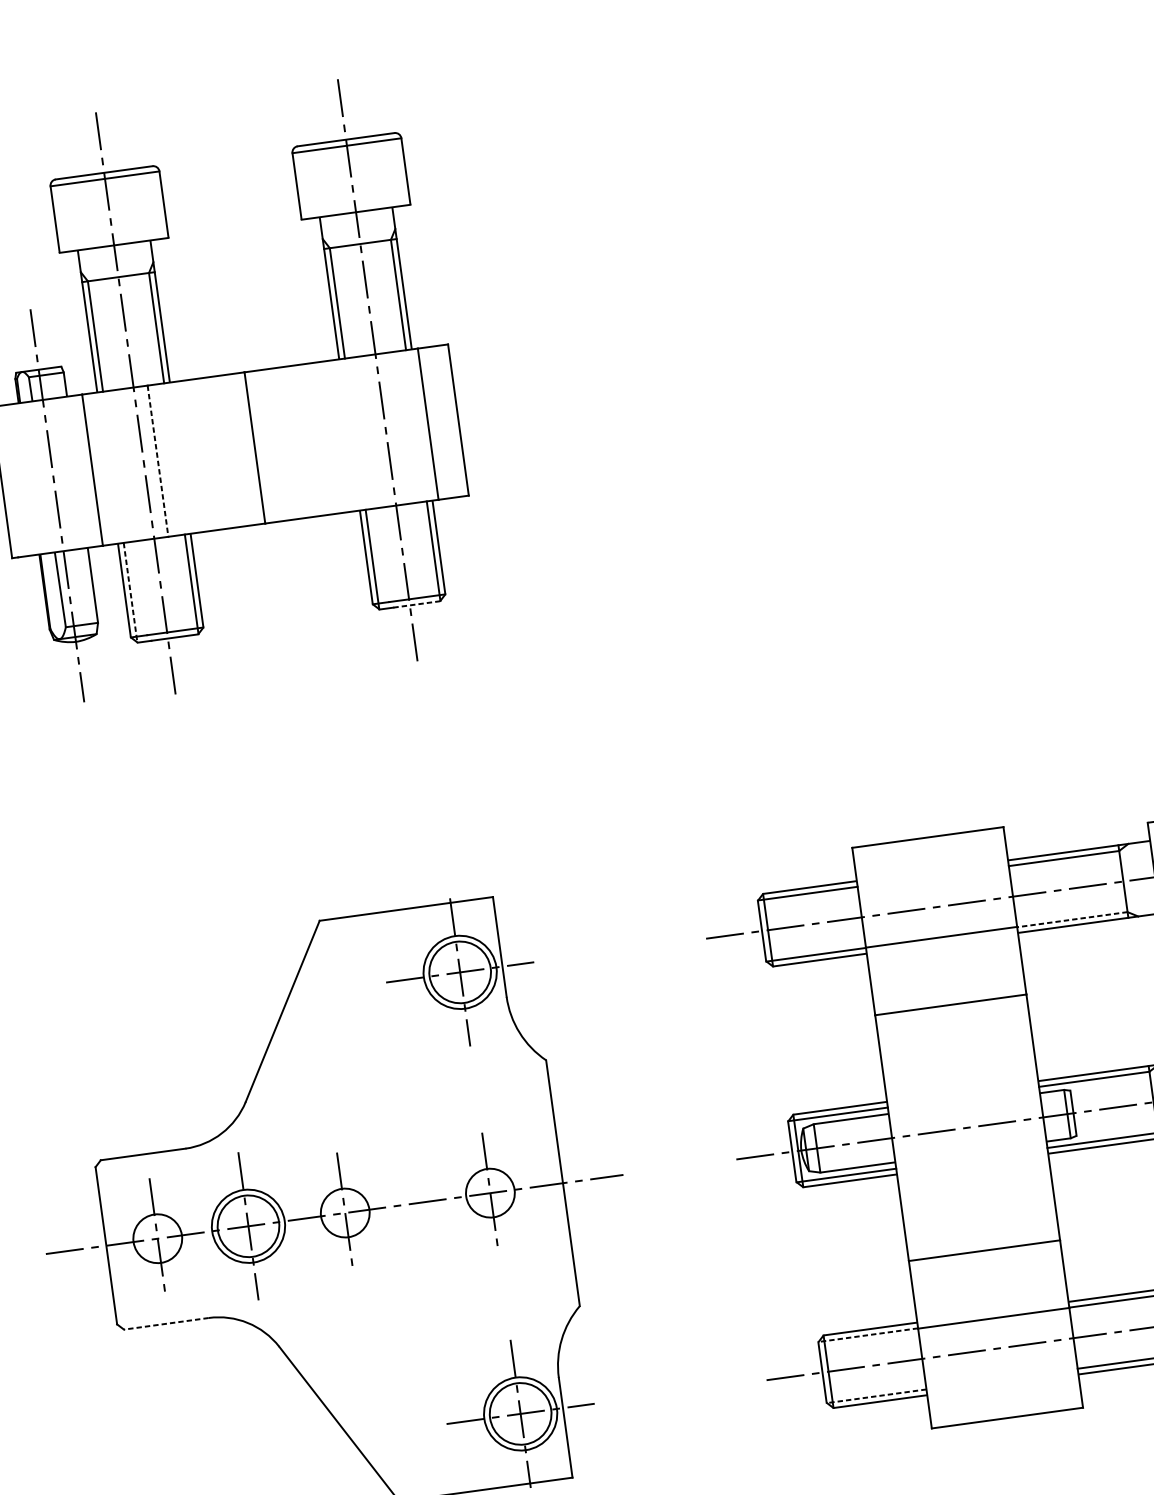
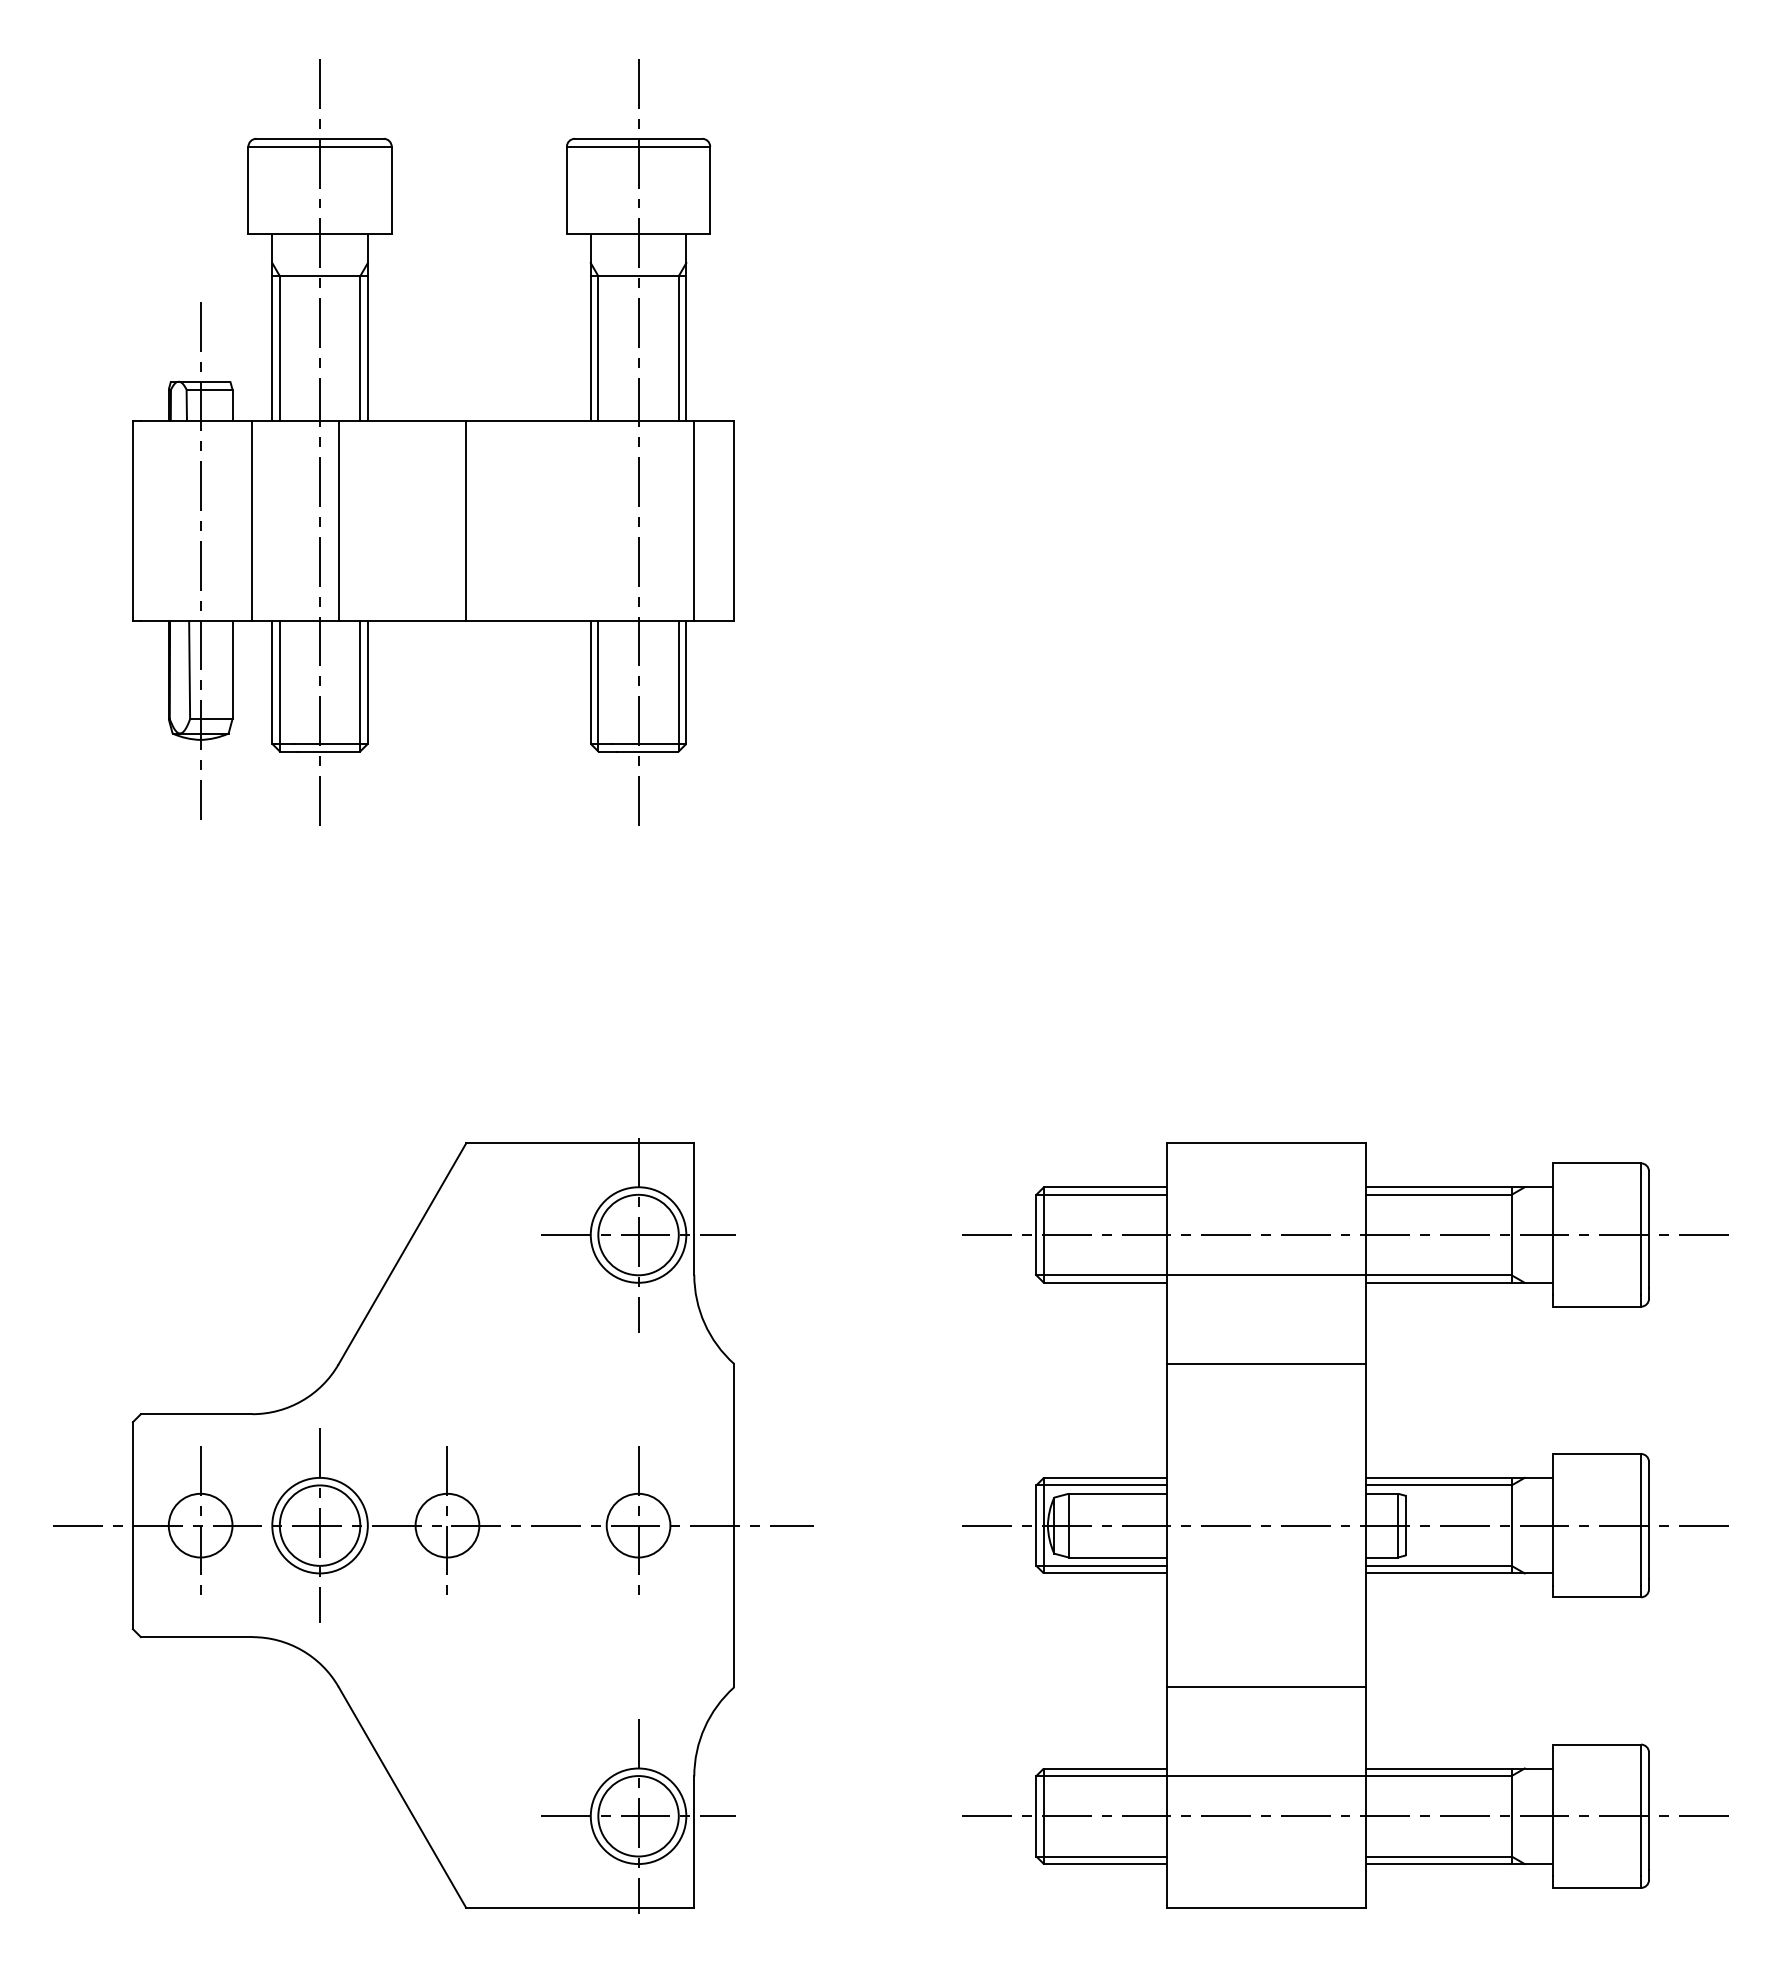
line: (157, 460) -> (338, 520), dashed -> solid
line: (130, 593) -> (279, 686), dashed -> solid
line: (416, 604) -> (647, 751), dashed -> solid
line: (1072, 919) -> (1439, 1275), dashed -> solid
line: (166, 1324) -> (196, 1637), dashed -> solid
line: (868, 1335) -> (1101, 1776), dashed -> solid
line: (876, 1396) -> (1101, 1856), dashed -> solid

